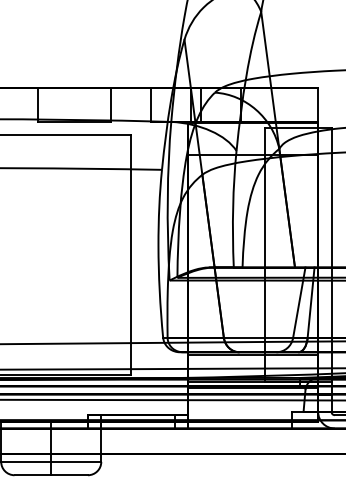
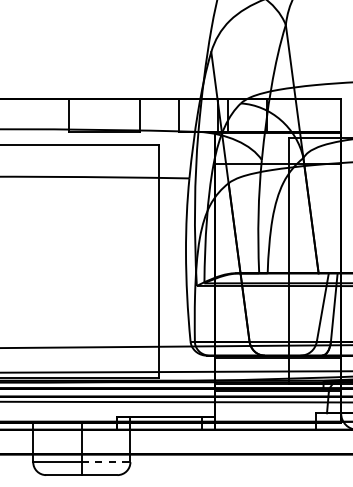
line: (76, 462) -> (106, 462), solid -> dashed

